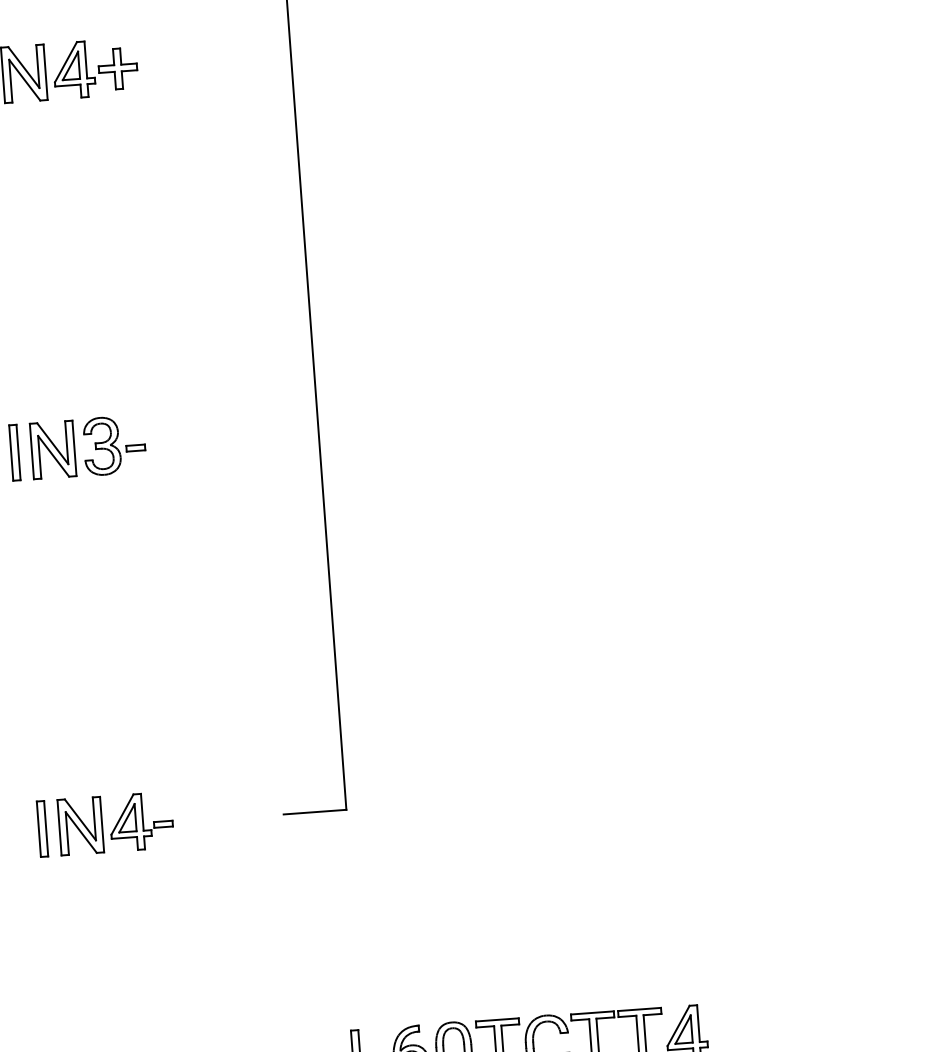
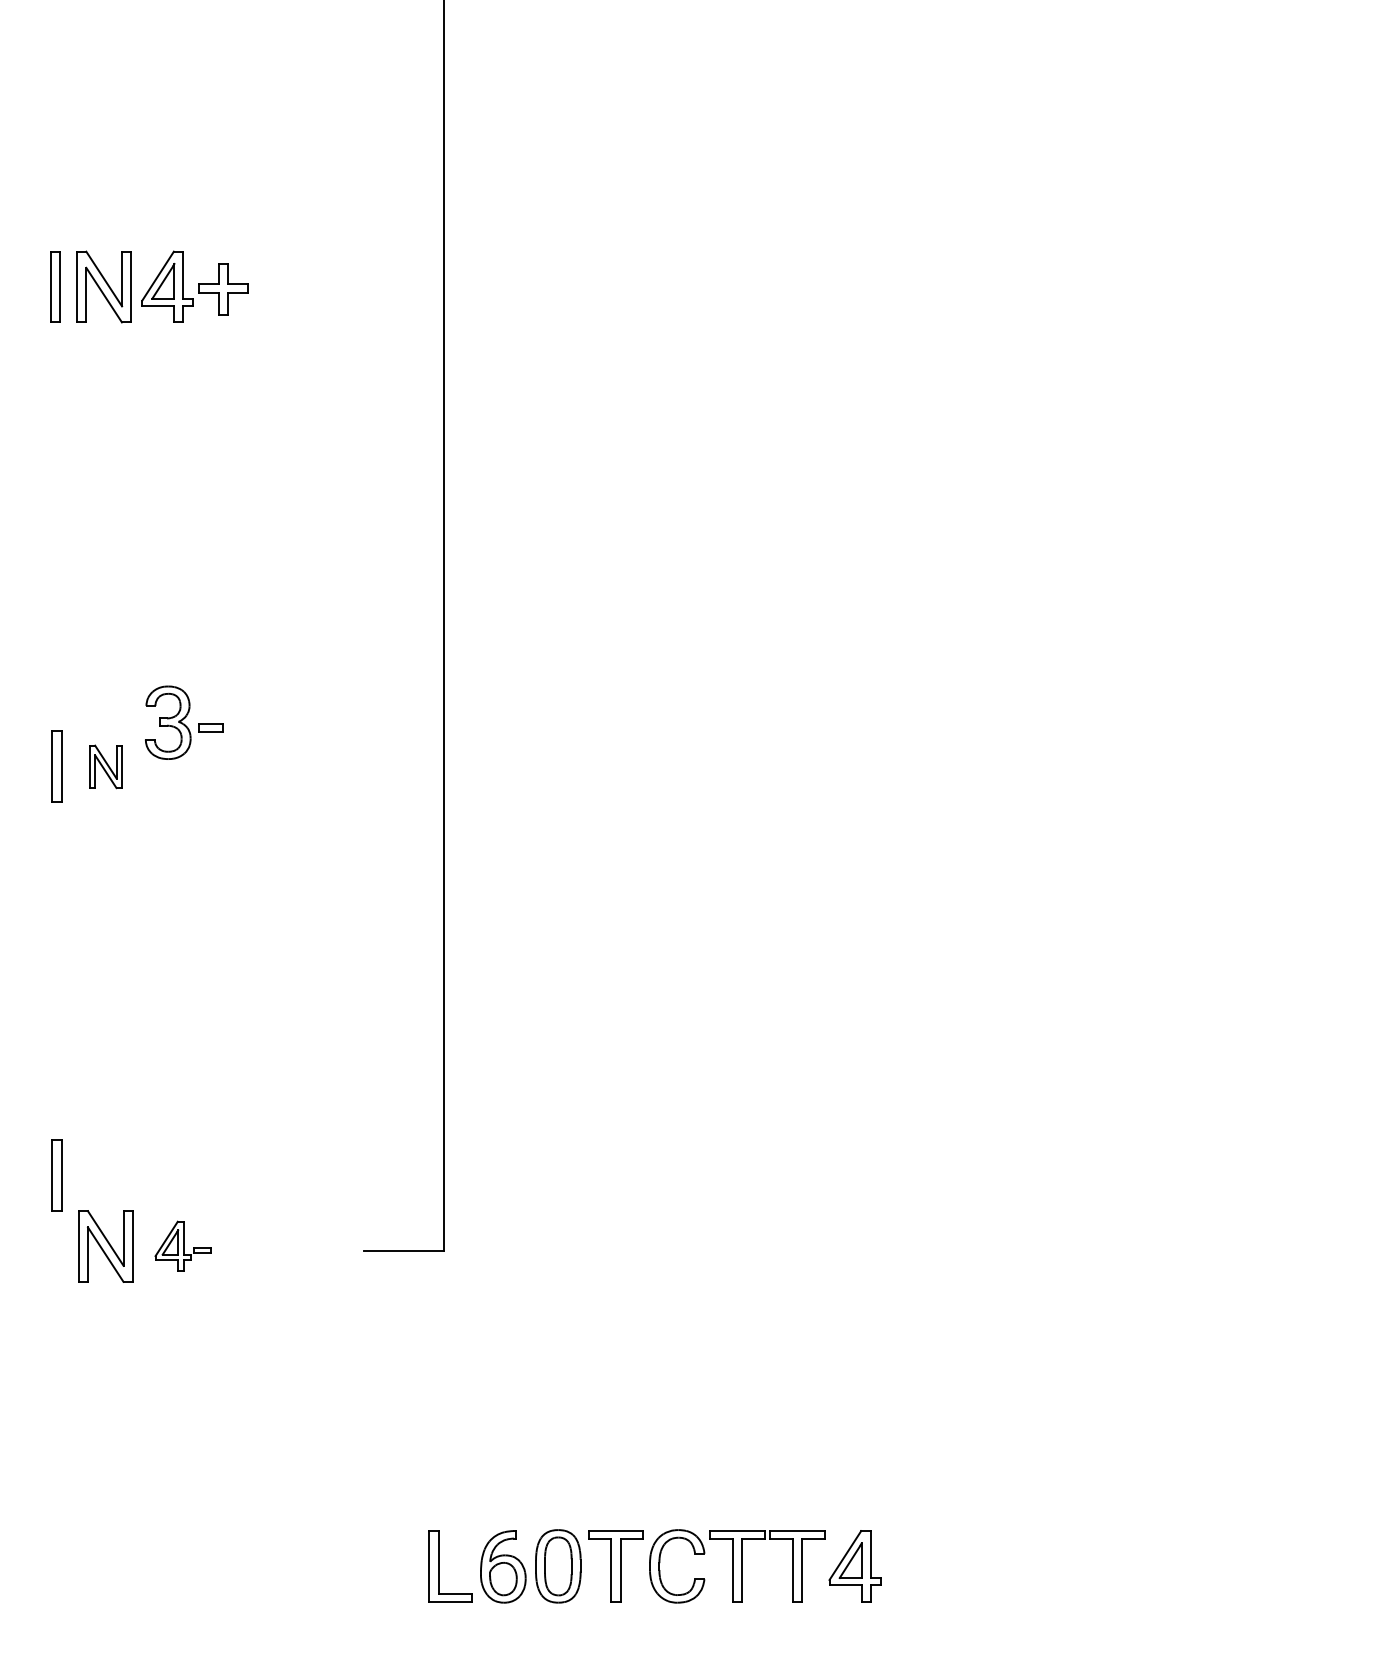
part: (114, 445) -> (184, 722), moved
part: (52, 449) -> (105, 766), size x0.6
part: (141, 821) -> (182, 1246), size x0.7
part: (42, 828) -> (56, 1175), moved

